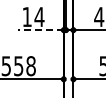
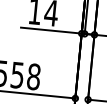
line: (40, 30) -> (50, 31), dashed -> solid

